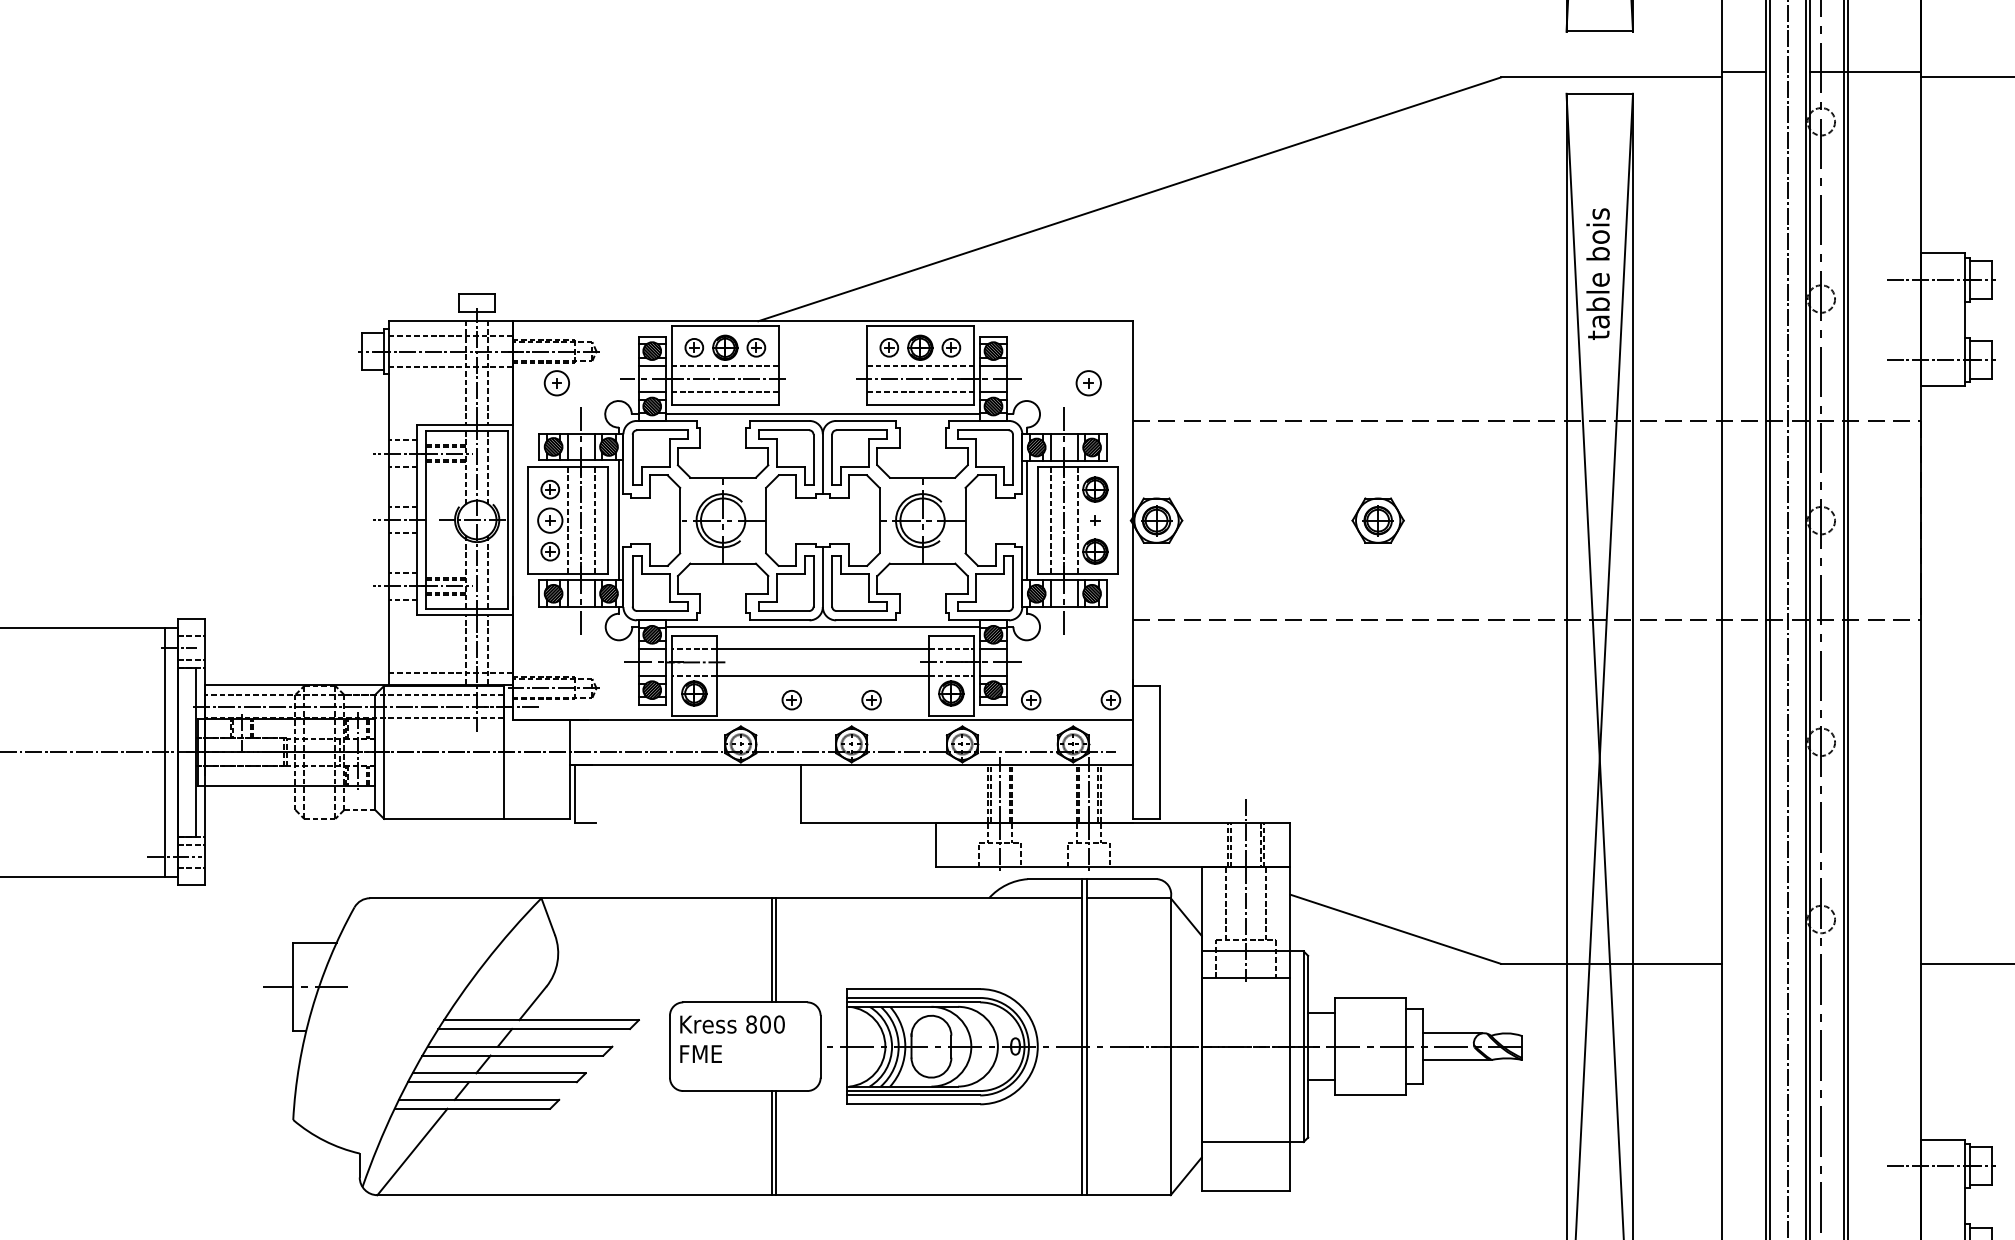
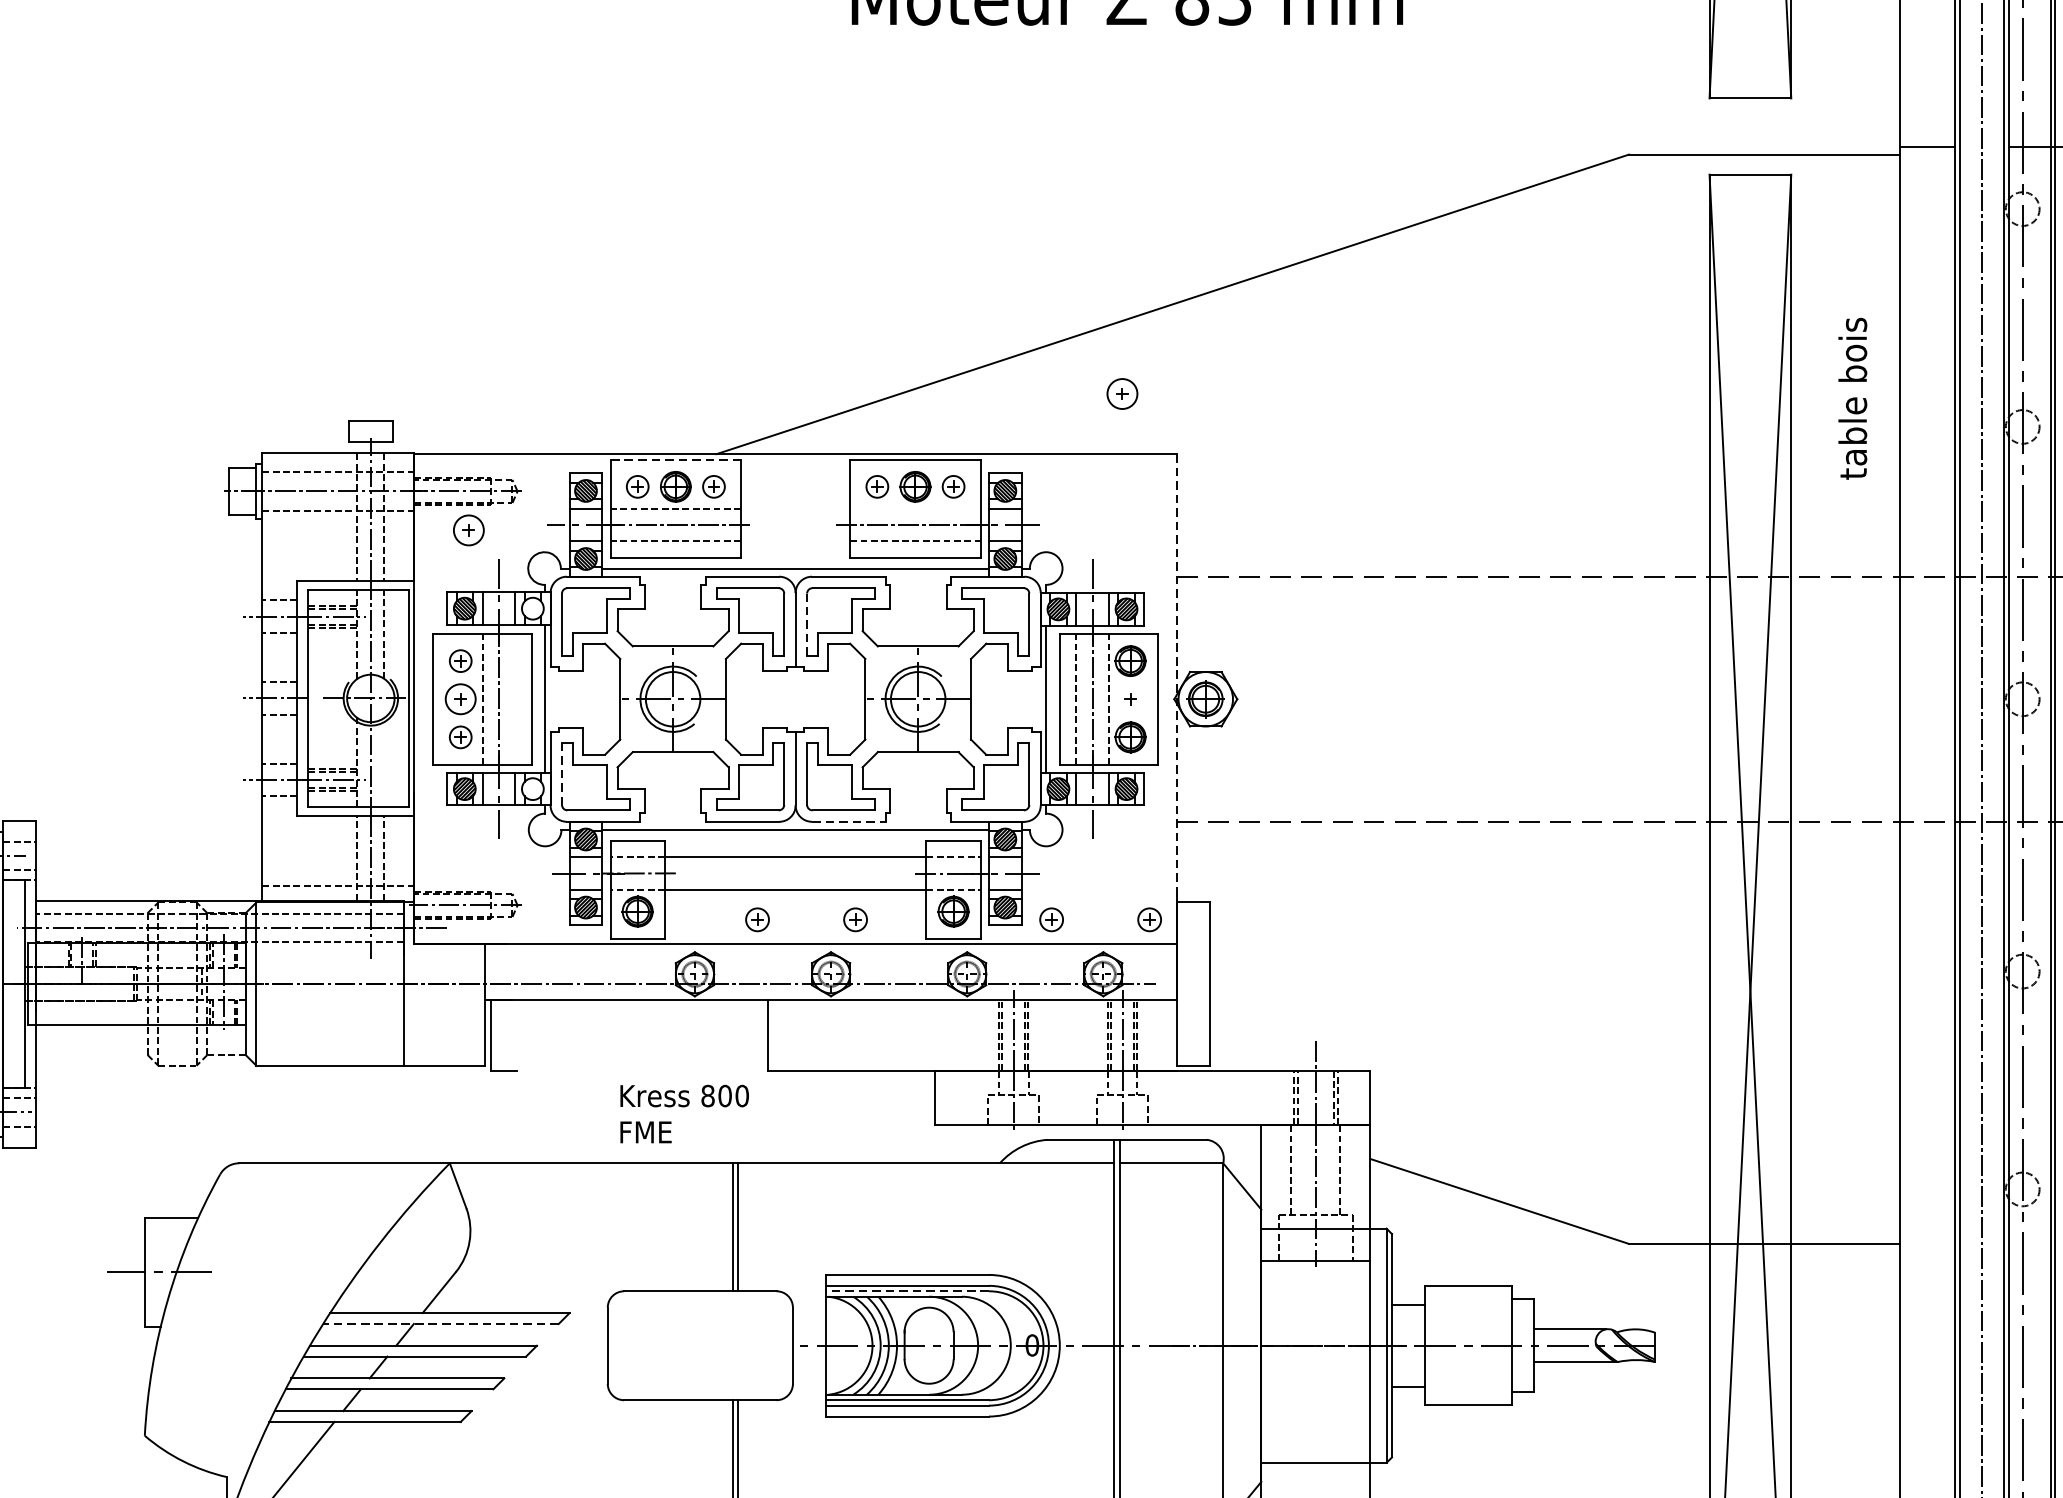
text: (1597, 273) -> (1852, 397), moved
line: (724, 325) -> (674, 459), solid -> dashed
line: (920, 365) -> (915, 508), removed
part: (1088, 383) -> (1122, 394), moved
hatch: (608, 446) -> (532, 608), removed
line: (832, 459) -> (807, 624), solid -> dashed
line: (594, 520) -> (515, 699), removed
part: (1377, 520) -> (1477, 699), removed
line: (1133, 521) -> (1177, 700), solid -> dashed
line: (488, 571) -> (384, 761), removed
line: (632, 581) -> (561, 774), solid -> dashed
hatch: (608, 593) -> (532, 788), removed
line: (866, 620) -> (849, 821), solid -> dashed
line: (913, 1002) -> (907, 1291), solid -> dashed
line: (534, 1028) -> (441, 1323), solid -> dashed
text: (732, 1038) -> (684, 1113), moved

